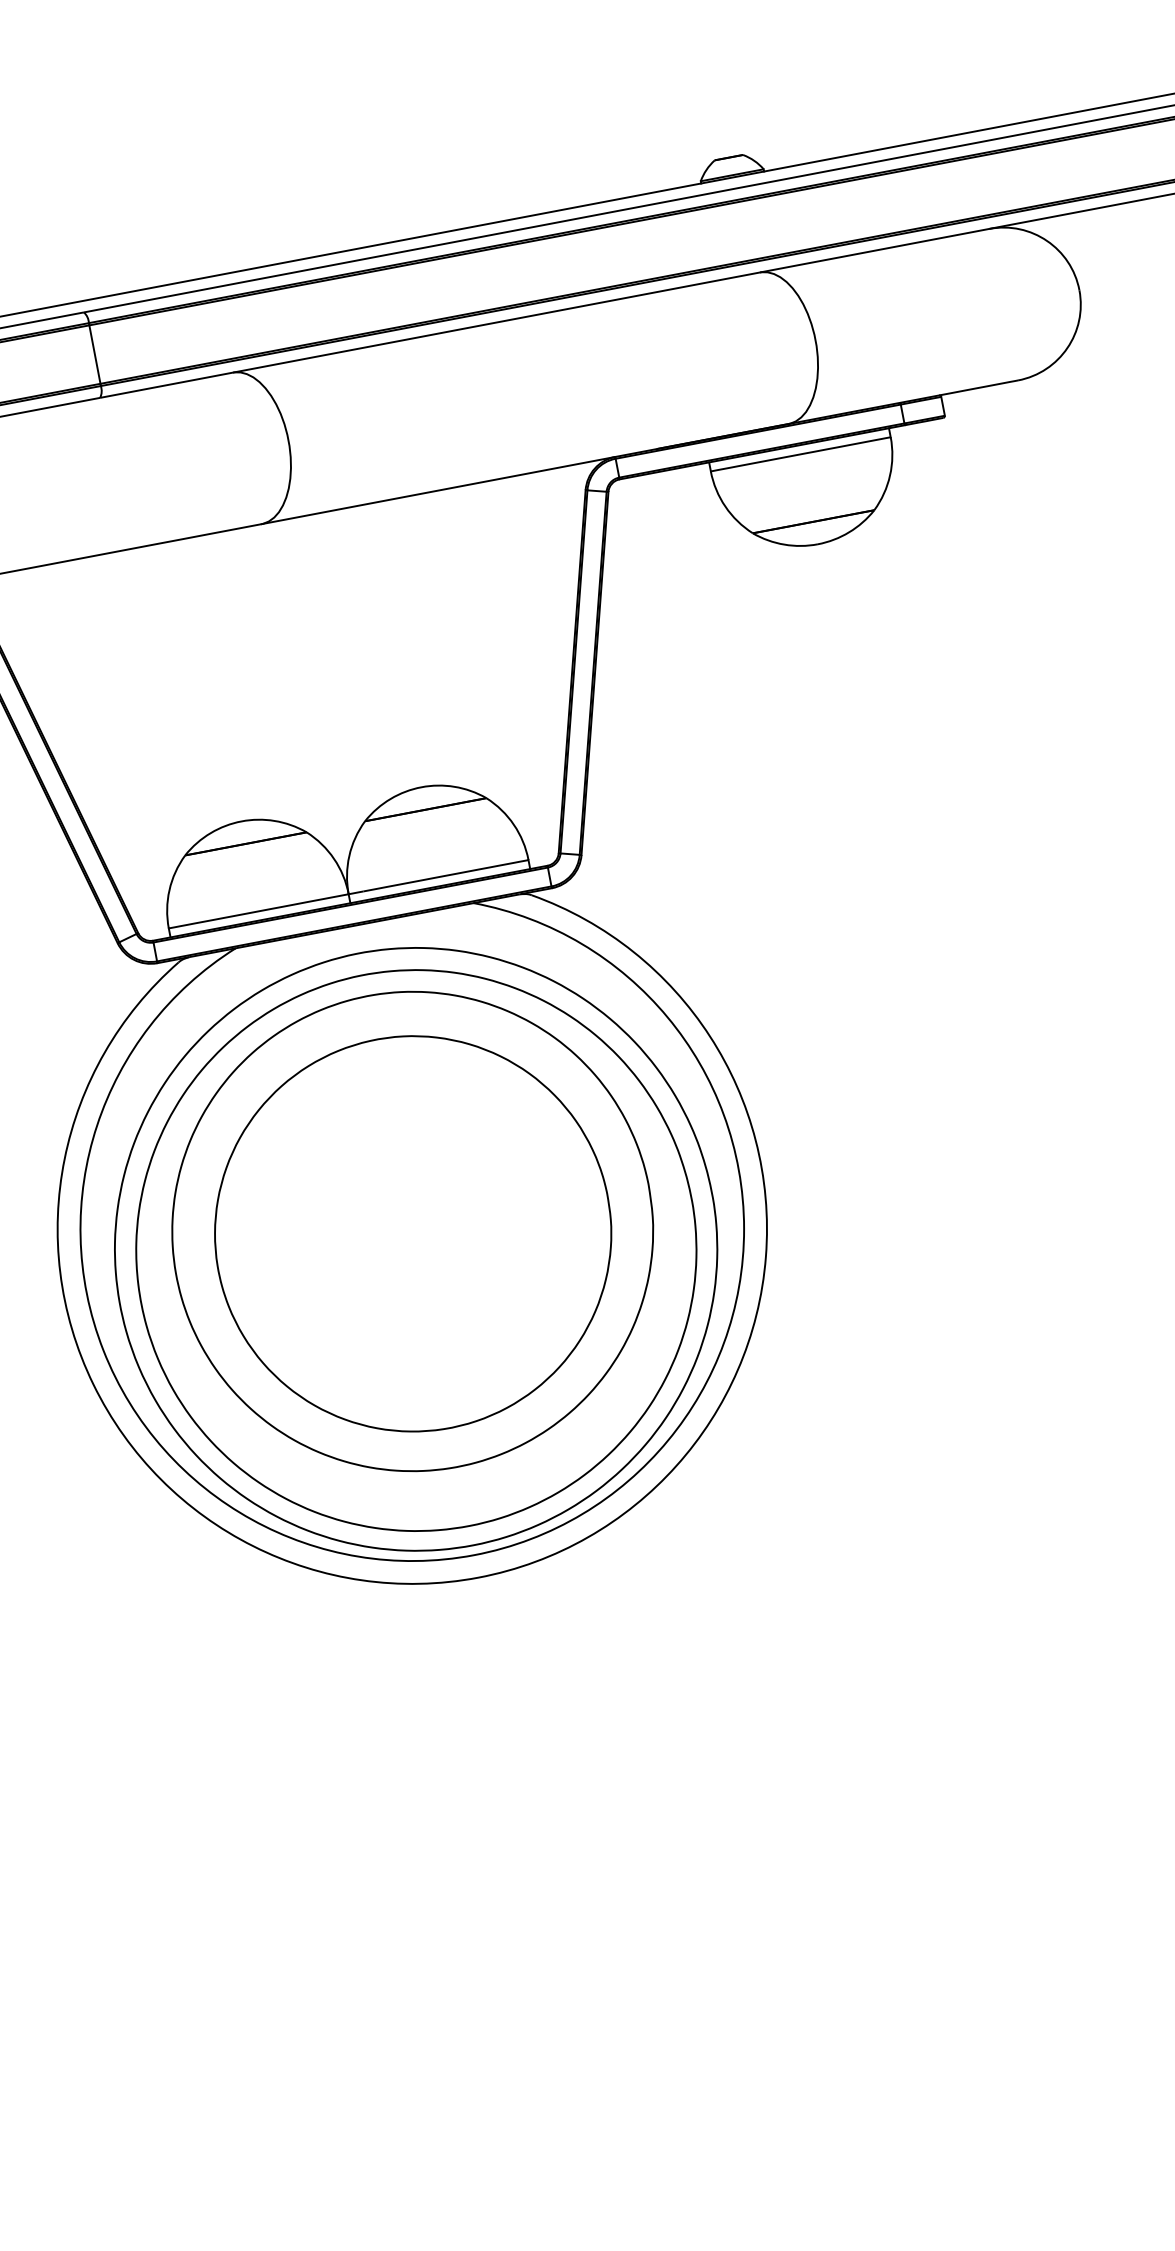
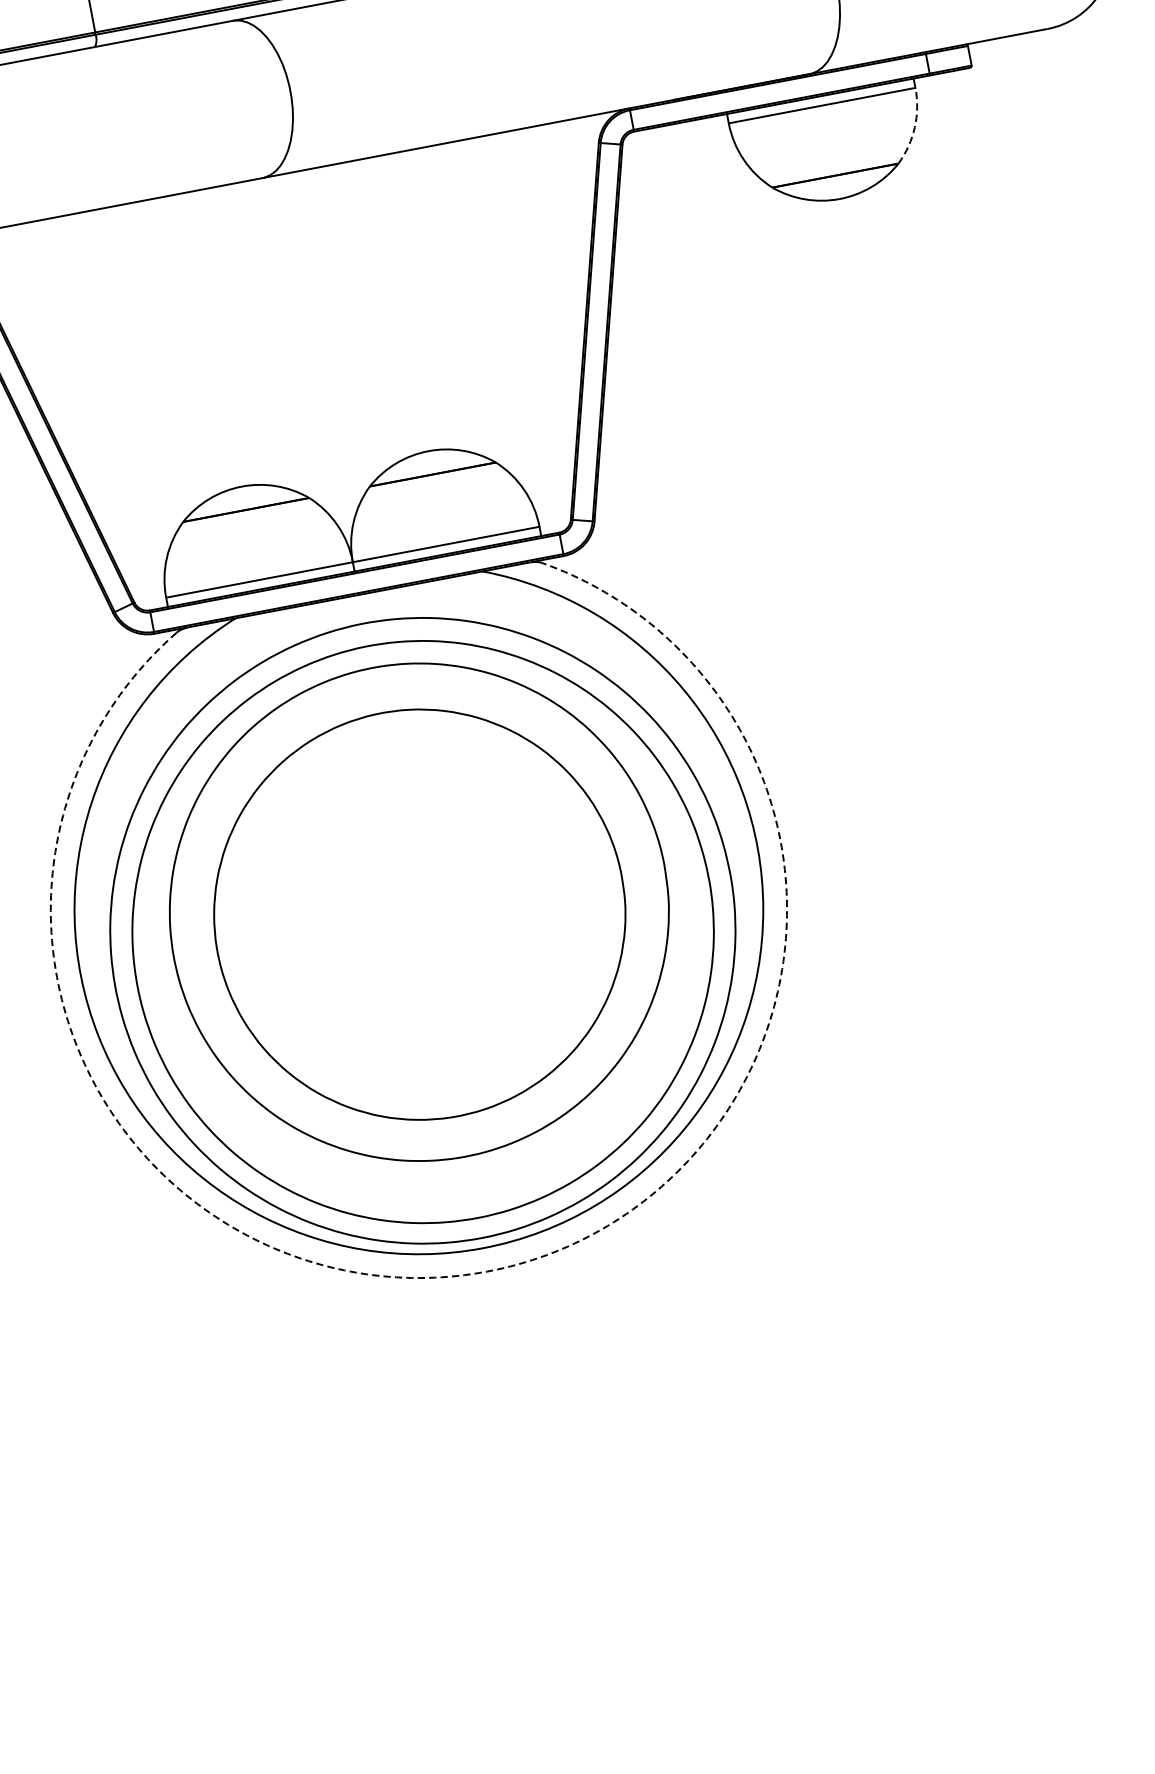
arc: (890, 475) -> (915, 127), solid -> dashed
arc: (478, 1577) -> (487, 1271), solid -> dashed

